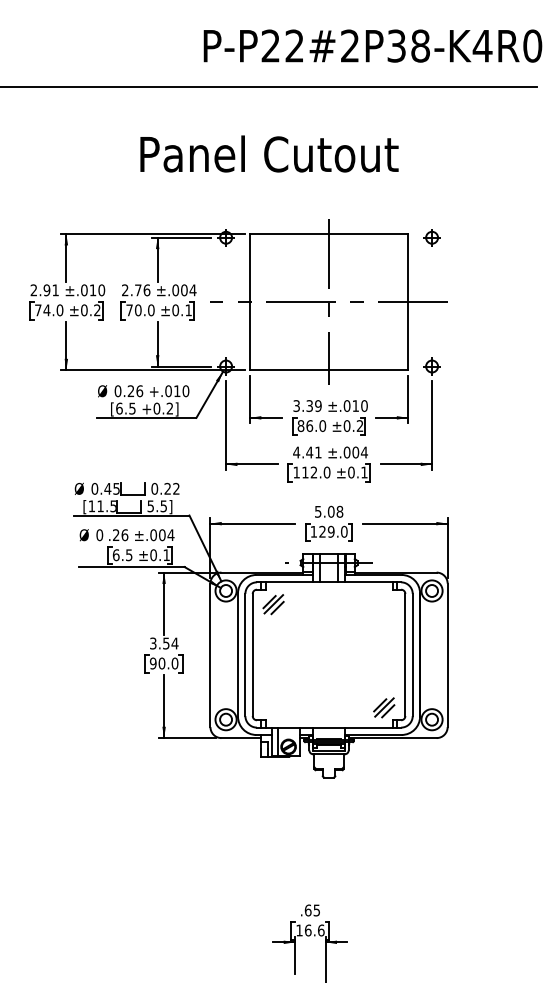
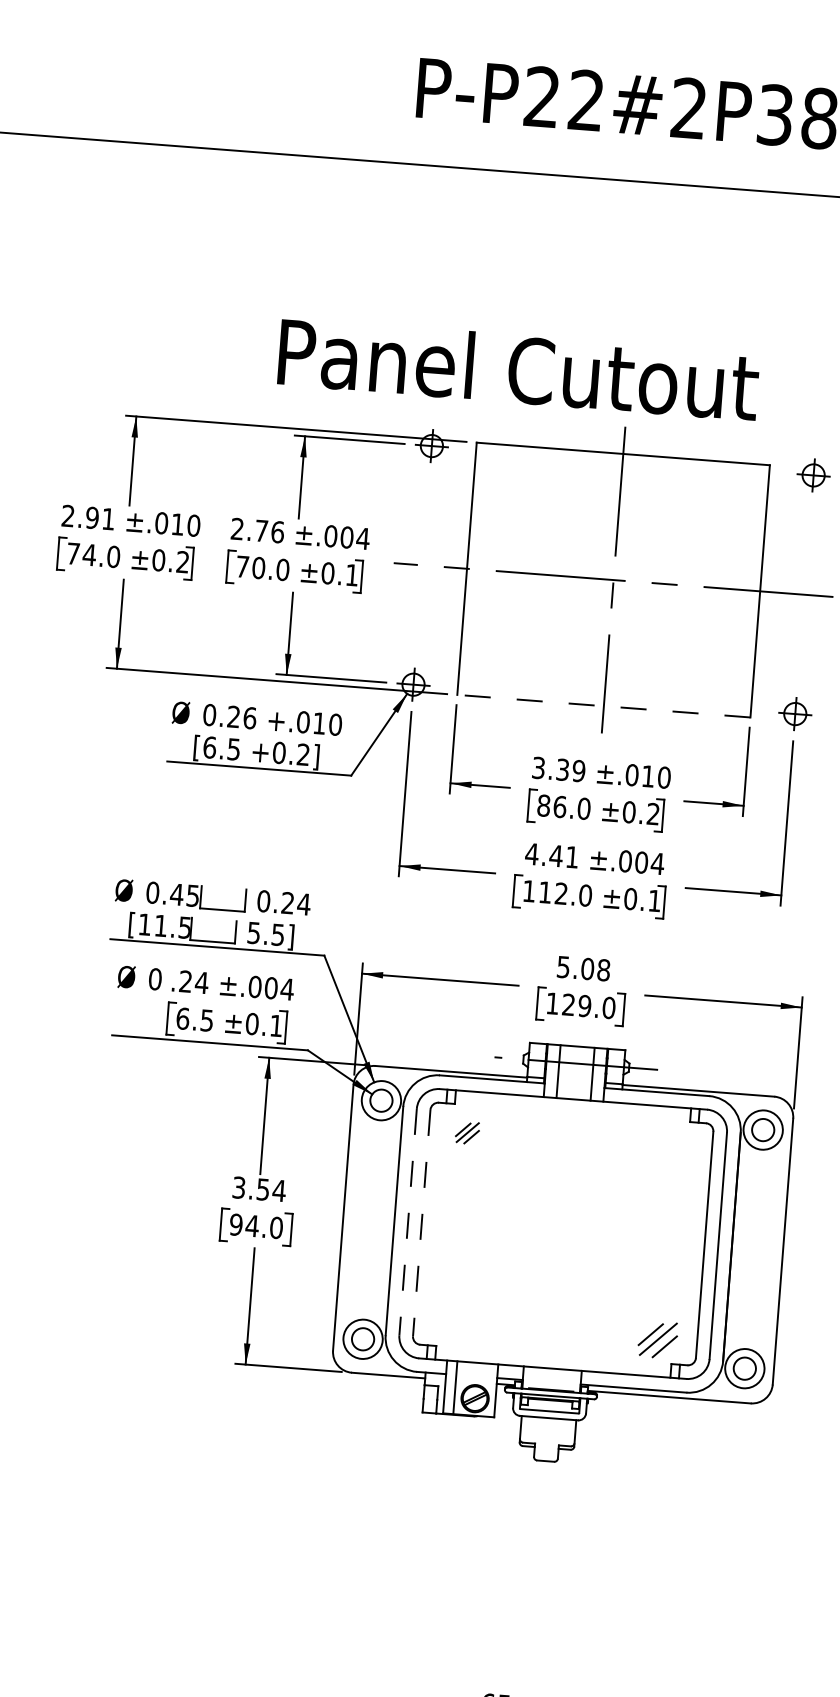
text: (269, 153) -> (518, 368), moved
line: (328, 370) -> (602, 706), solid -> dashed
text: (175, 488) -> (302, 903), 0.22 -> 0.24
text: (124, 535) -> (201, 983), .26 -> .24
part: (273, 604) -> (467, 1132), size x0.6
line: (245, 655) -> (408, 1223), solid -> dashed
line: (252, 655) -> (421, 1224), solid -> dashed
text: (161, 663) -> (251, 1225), 90.0 -> 94.0

